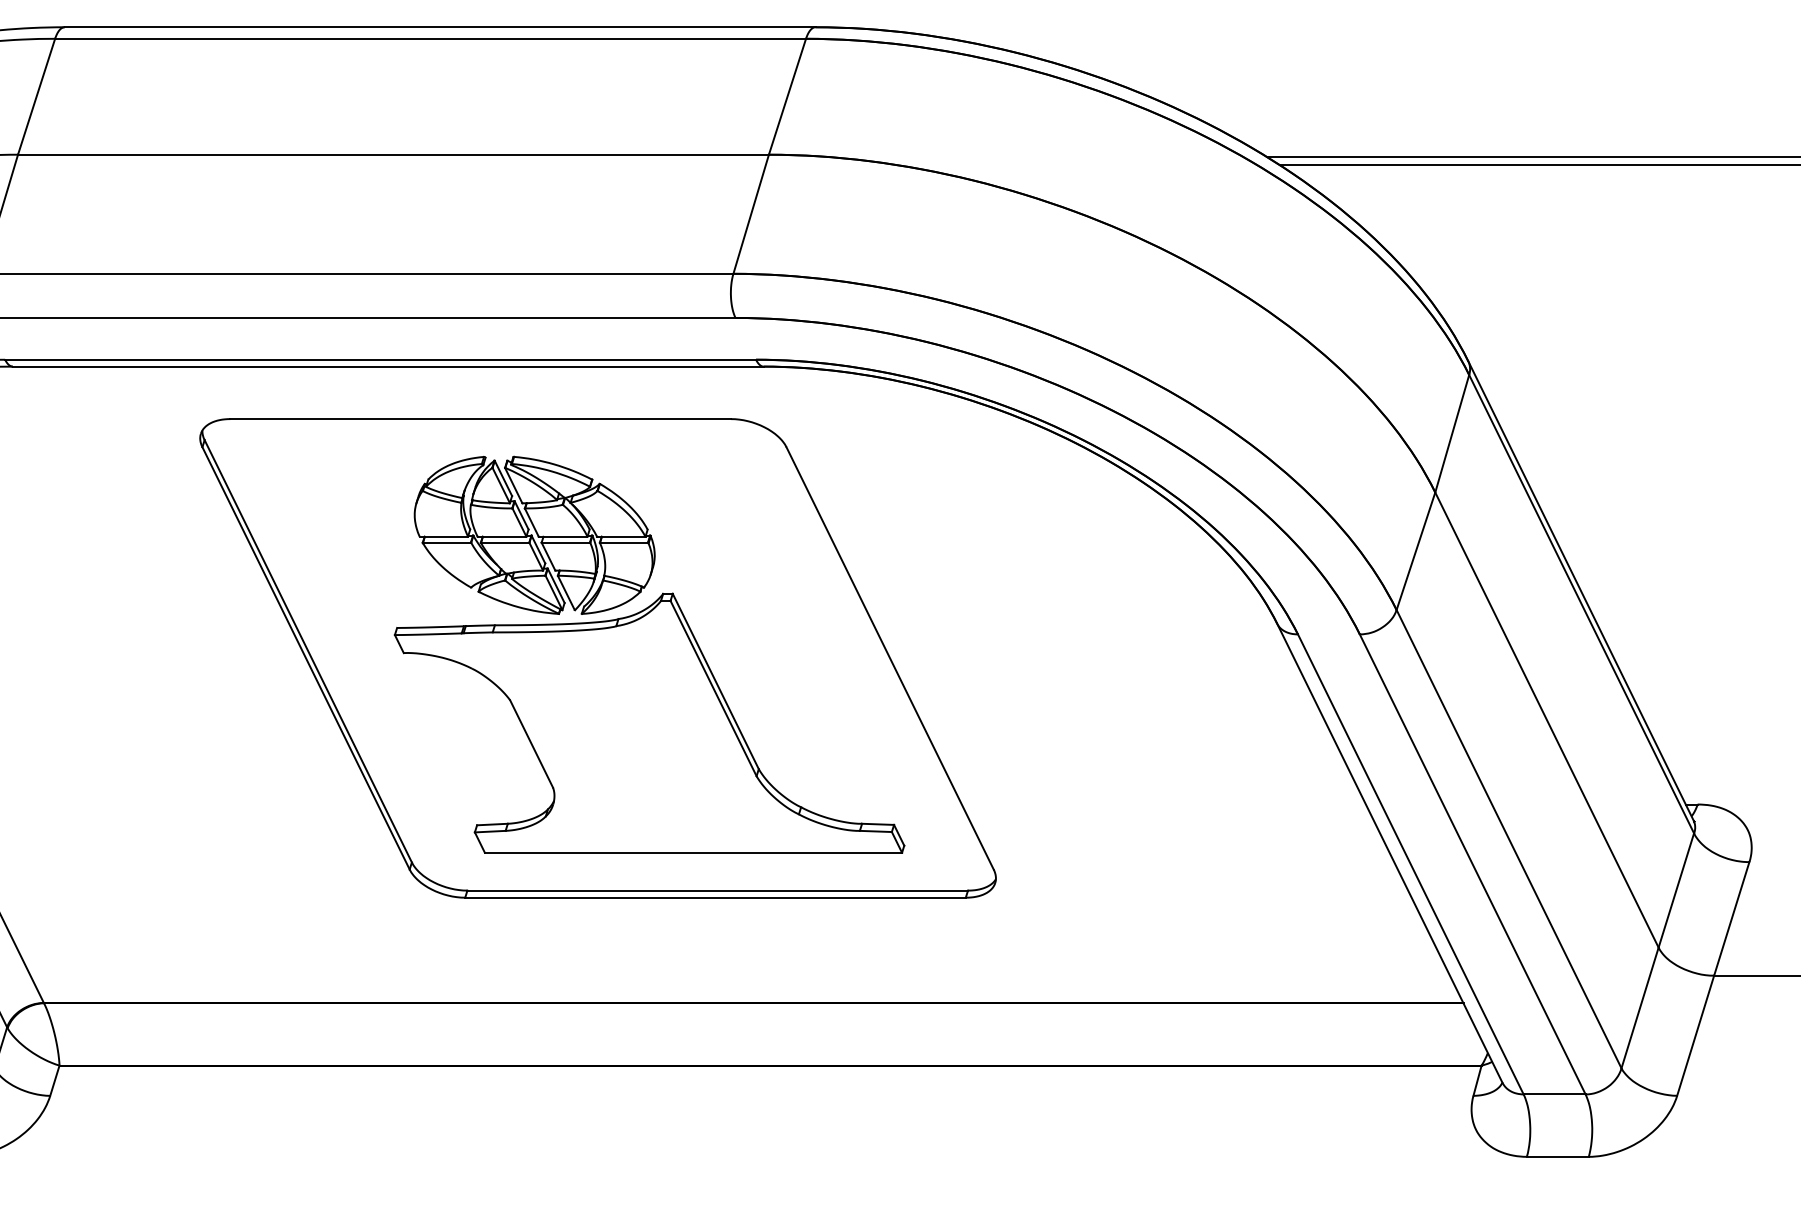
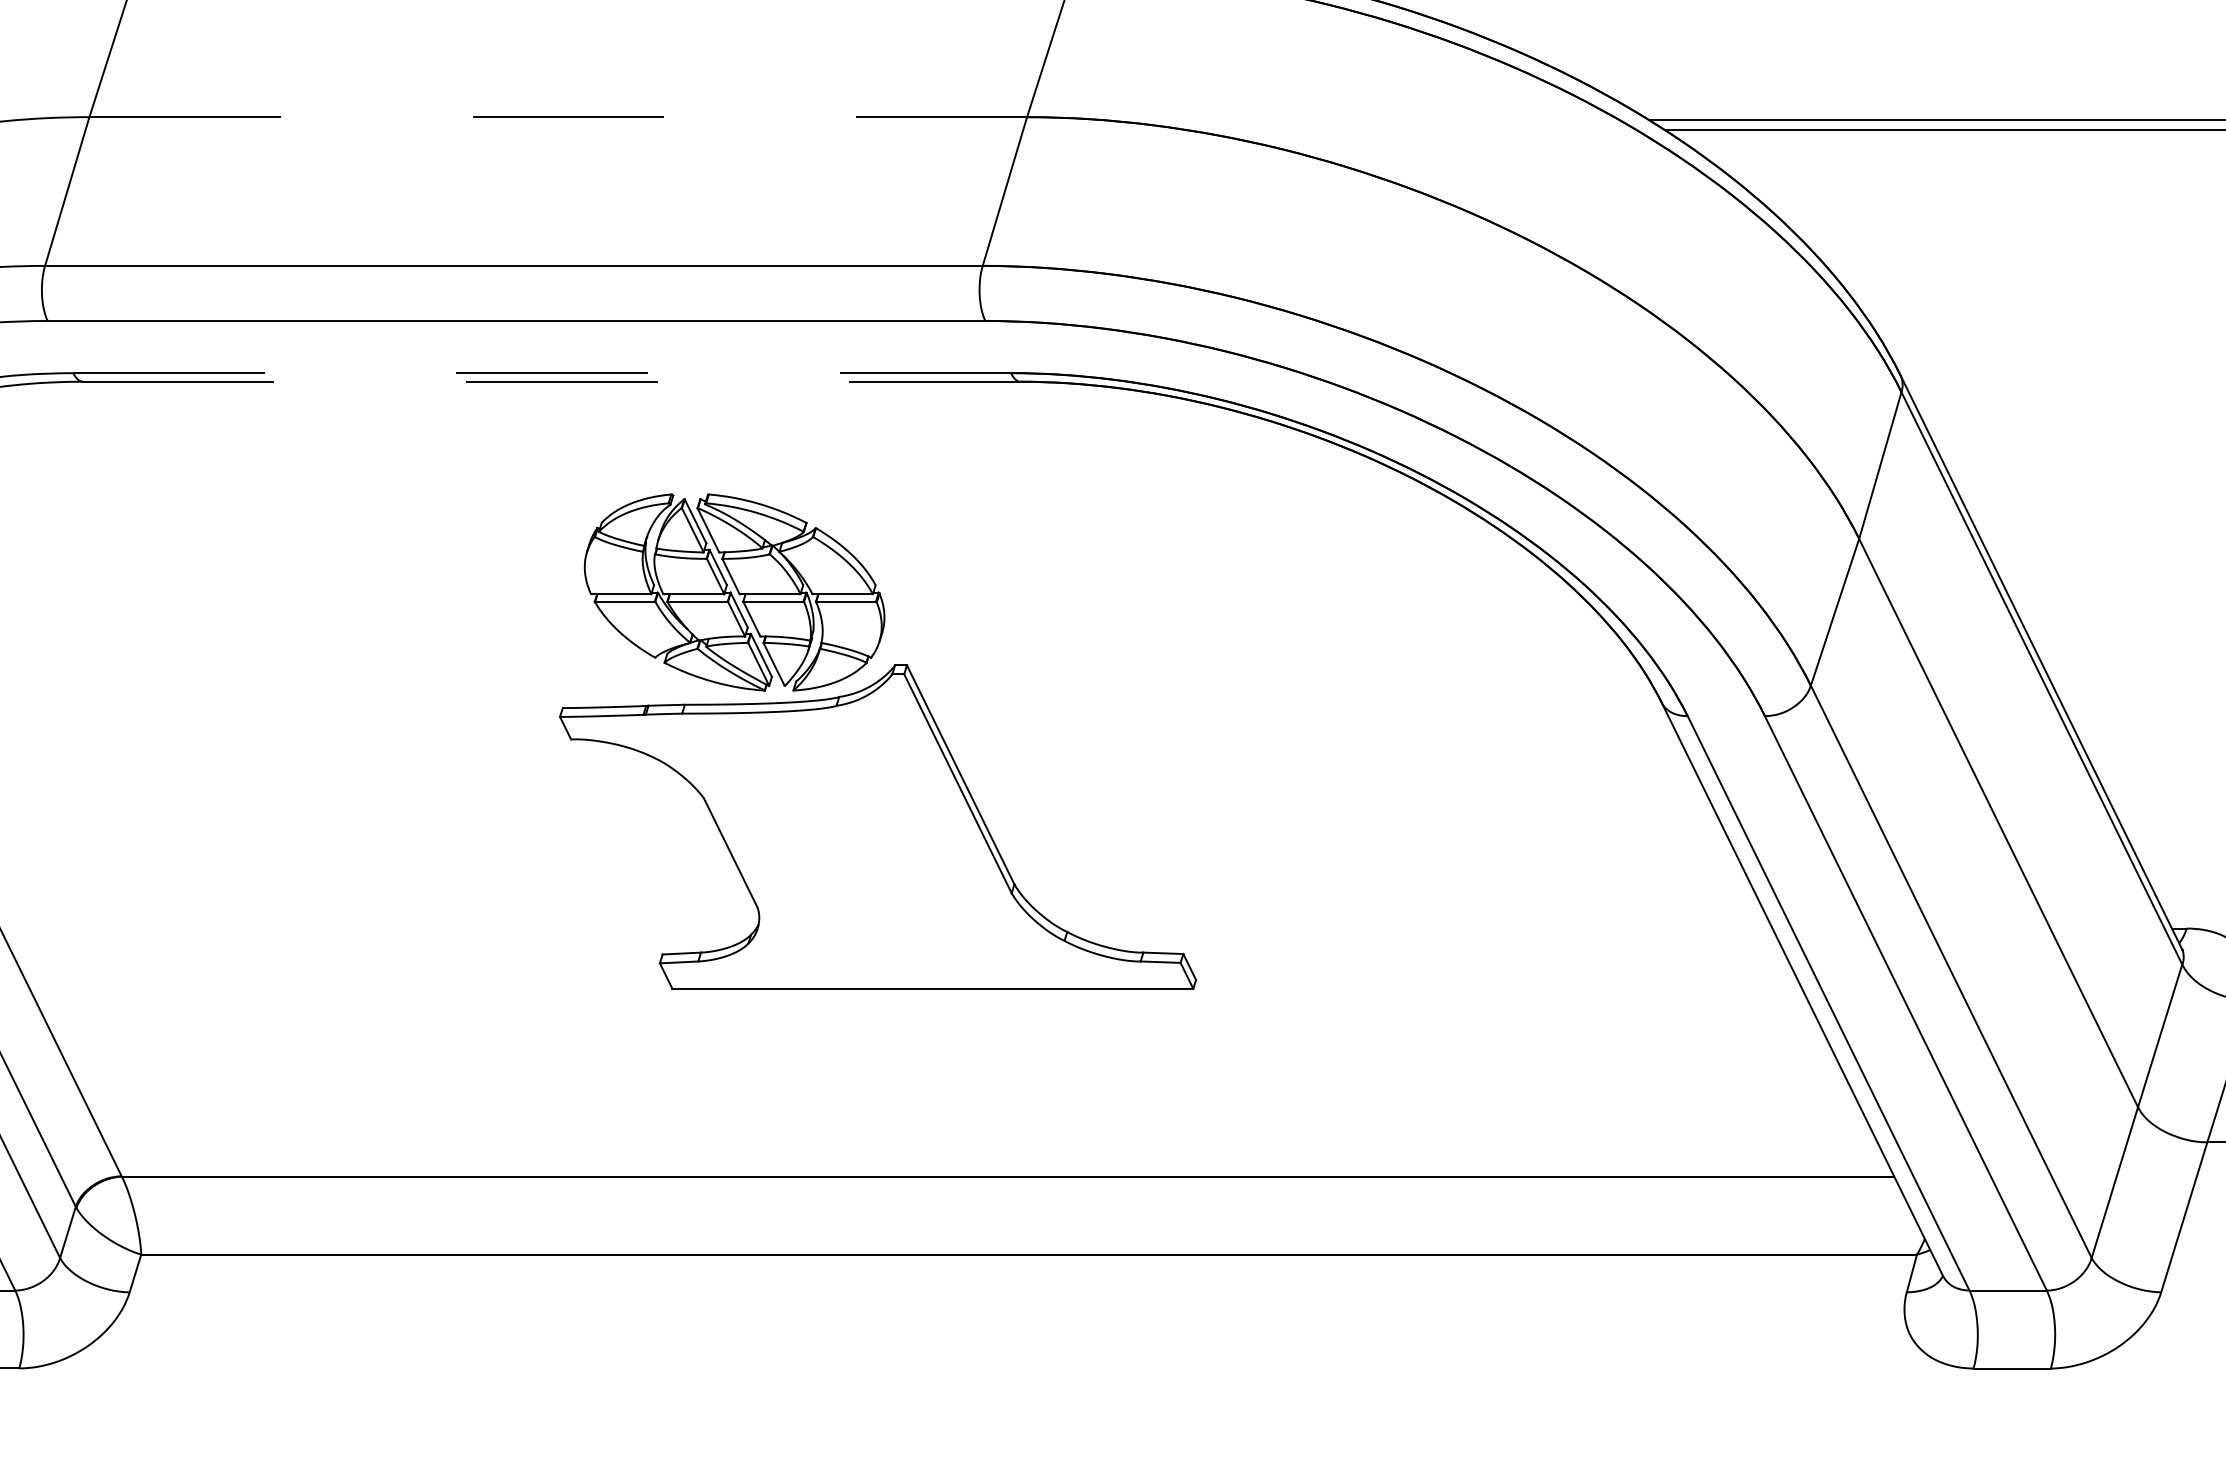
line: (393, 154) -> (558, 116), solid -> dashed
line: (381, 359) -> (543, 372), solid -> dashed
line: (388, 366) -> (552, 381), solid -> dashed
part: (597, 658) -> (813, 746), removed

